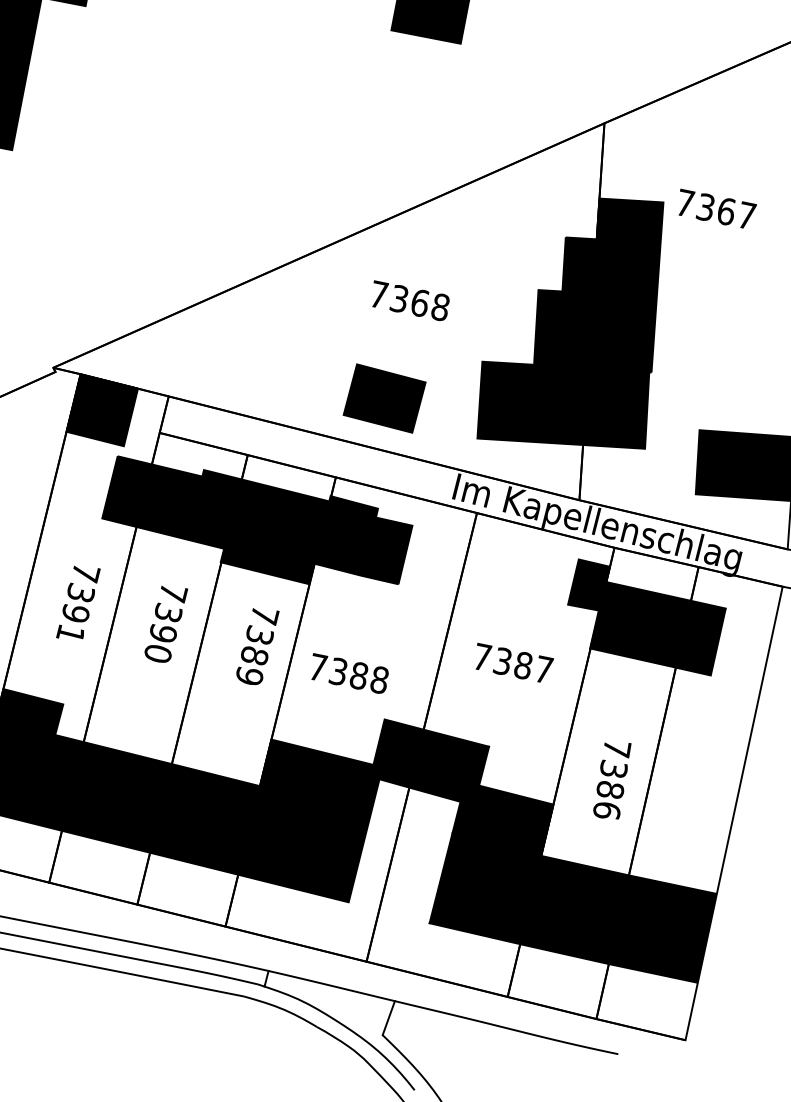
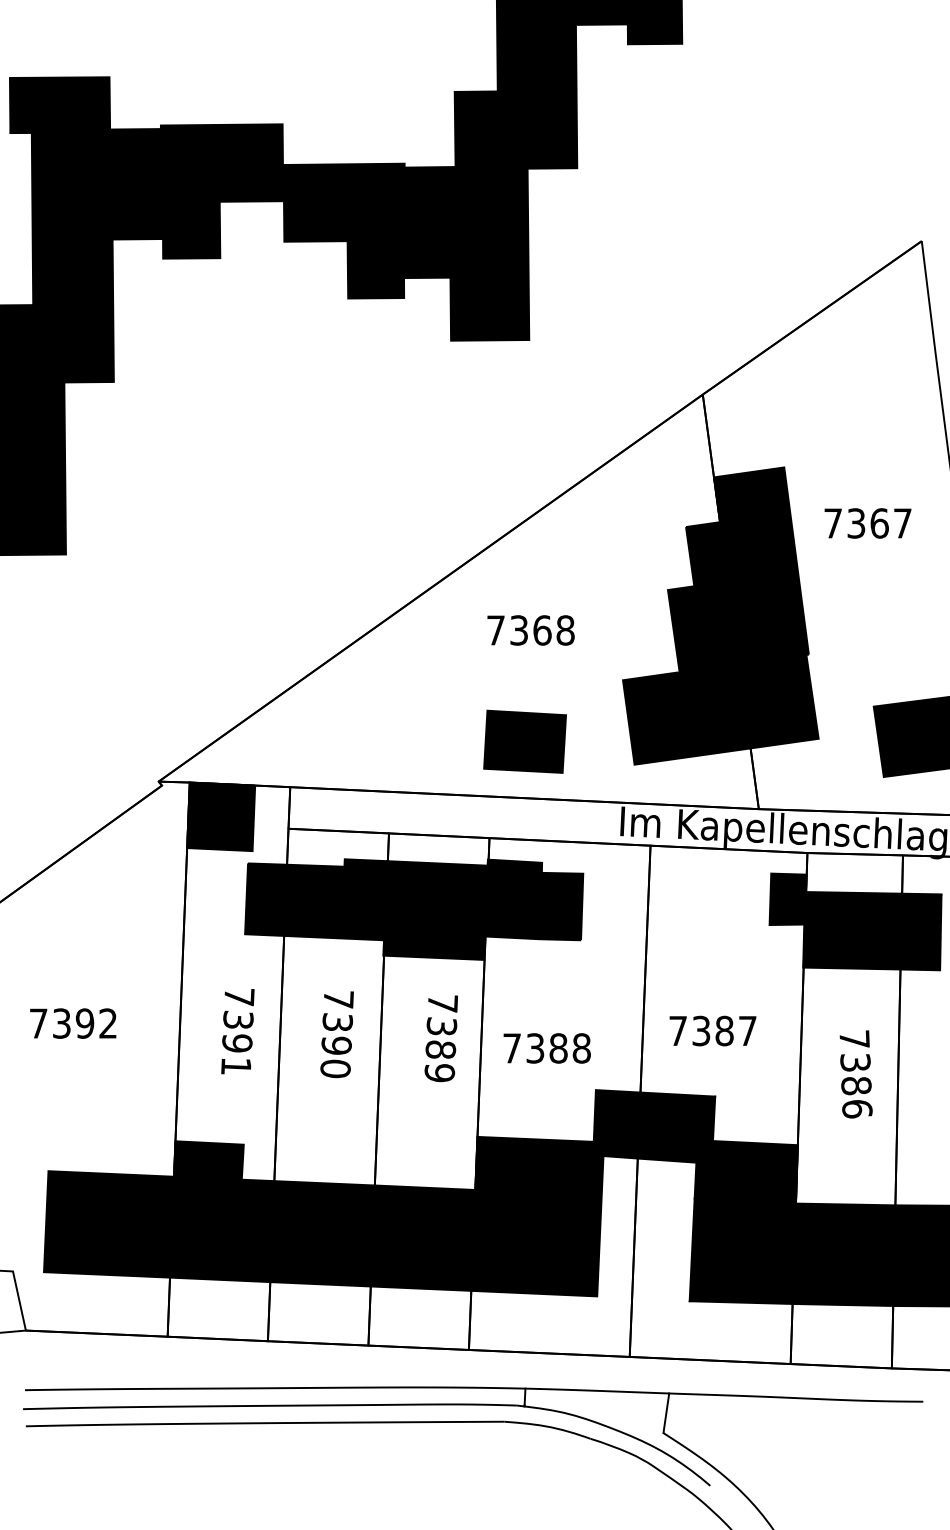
text: (715, 209) -> (867, 523), moved
text: (512, 663) -> (712, 1030), moved
text: (611, 779) -> (855, 1074), moved

